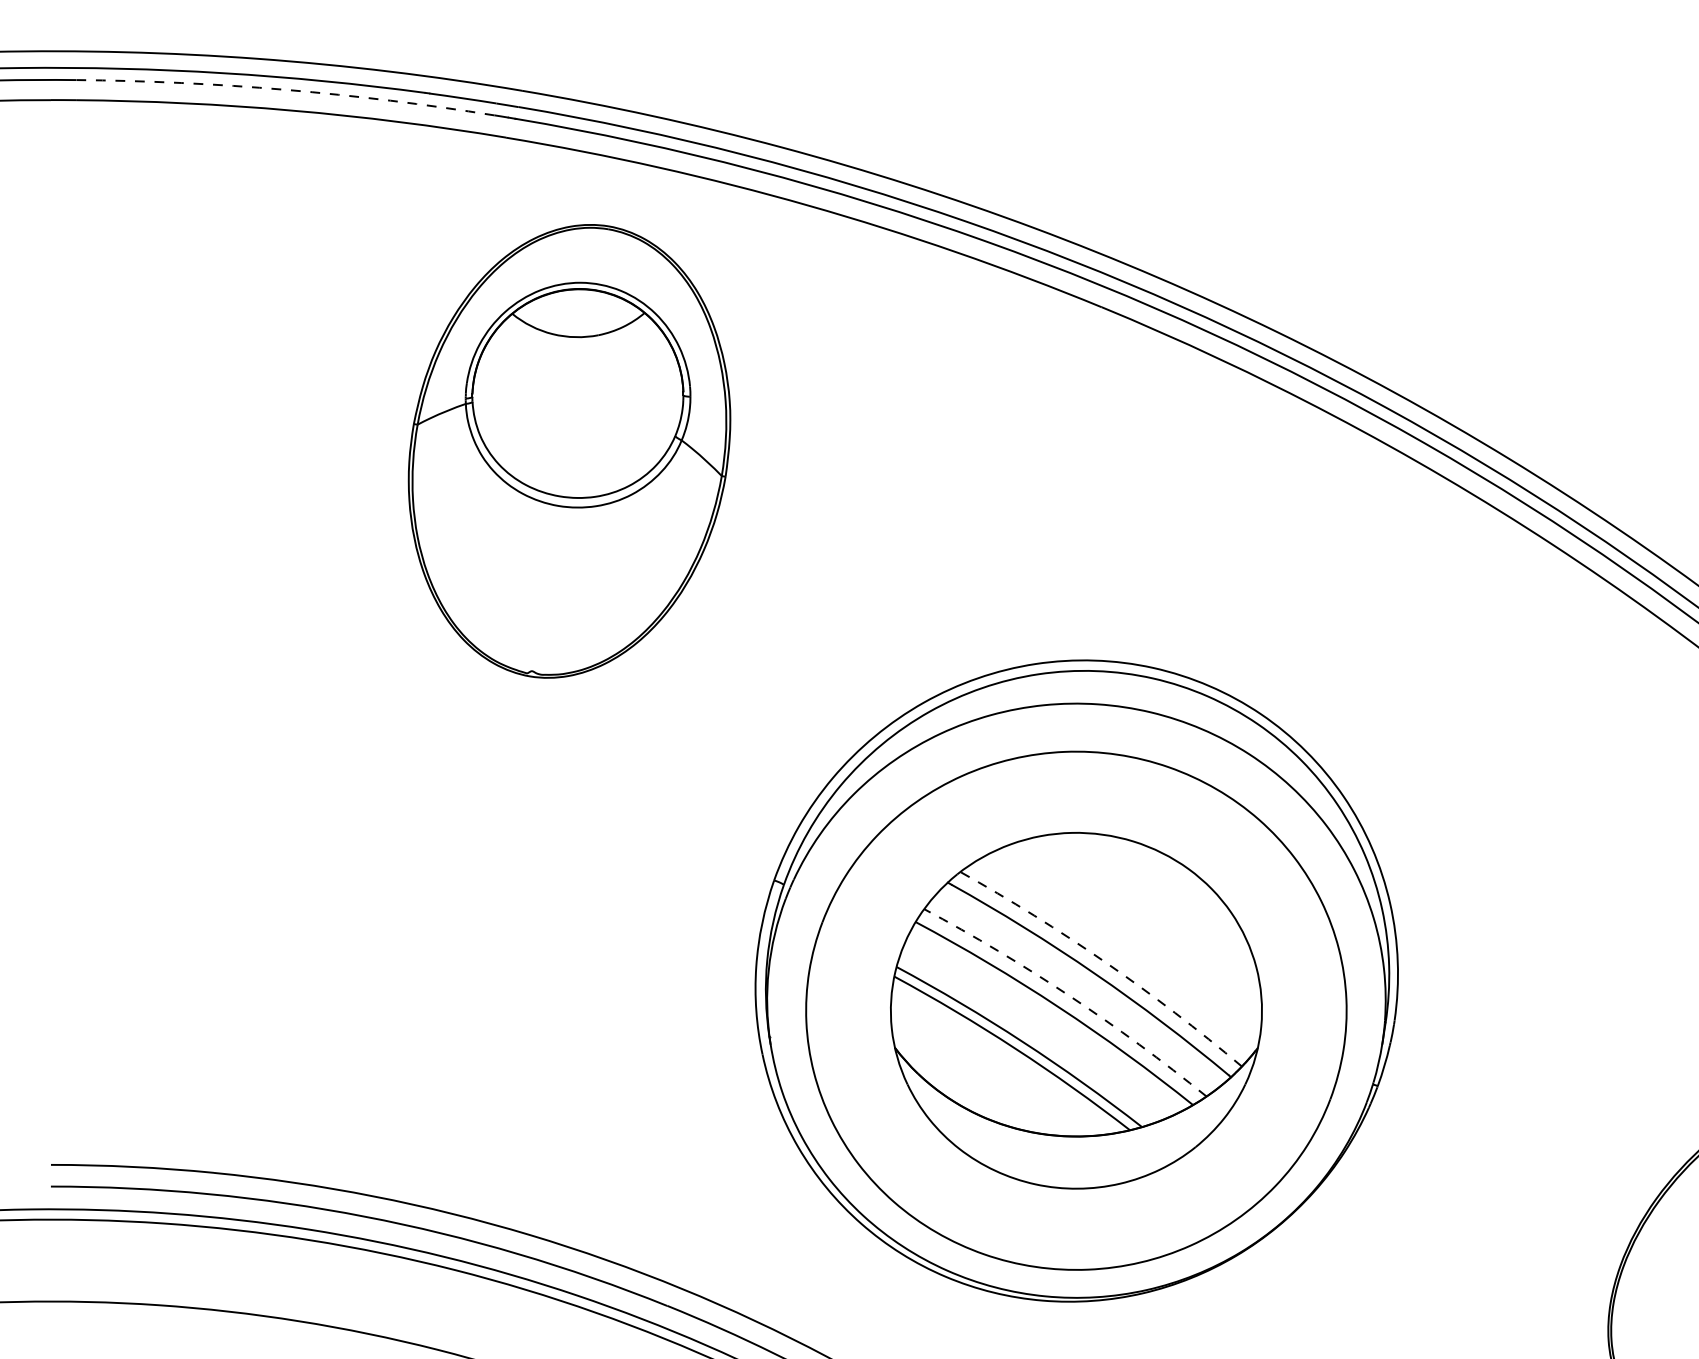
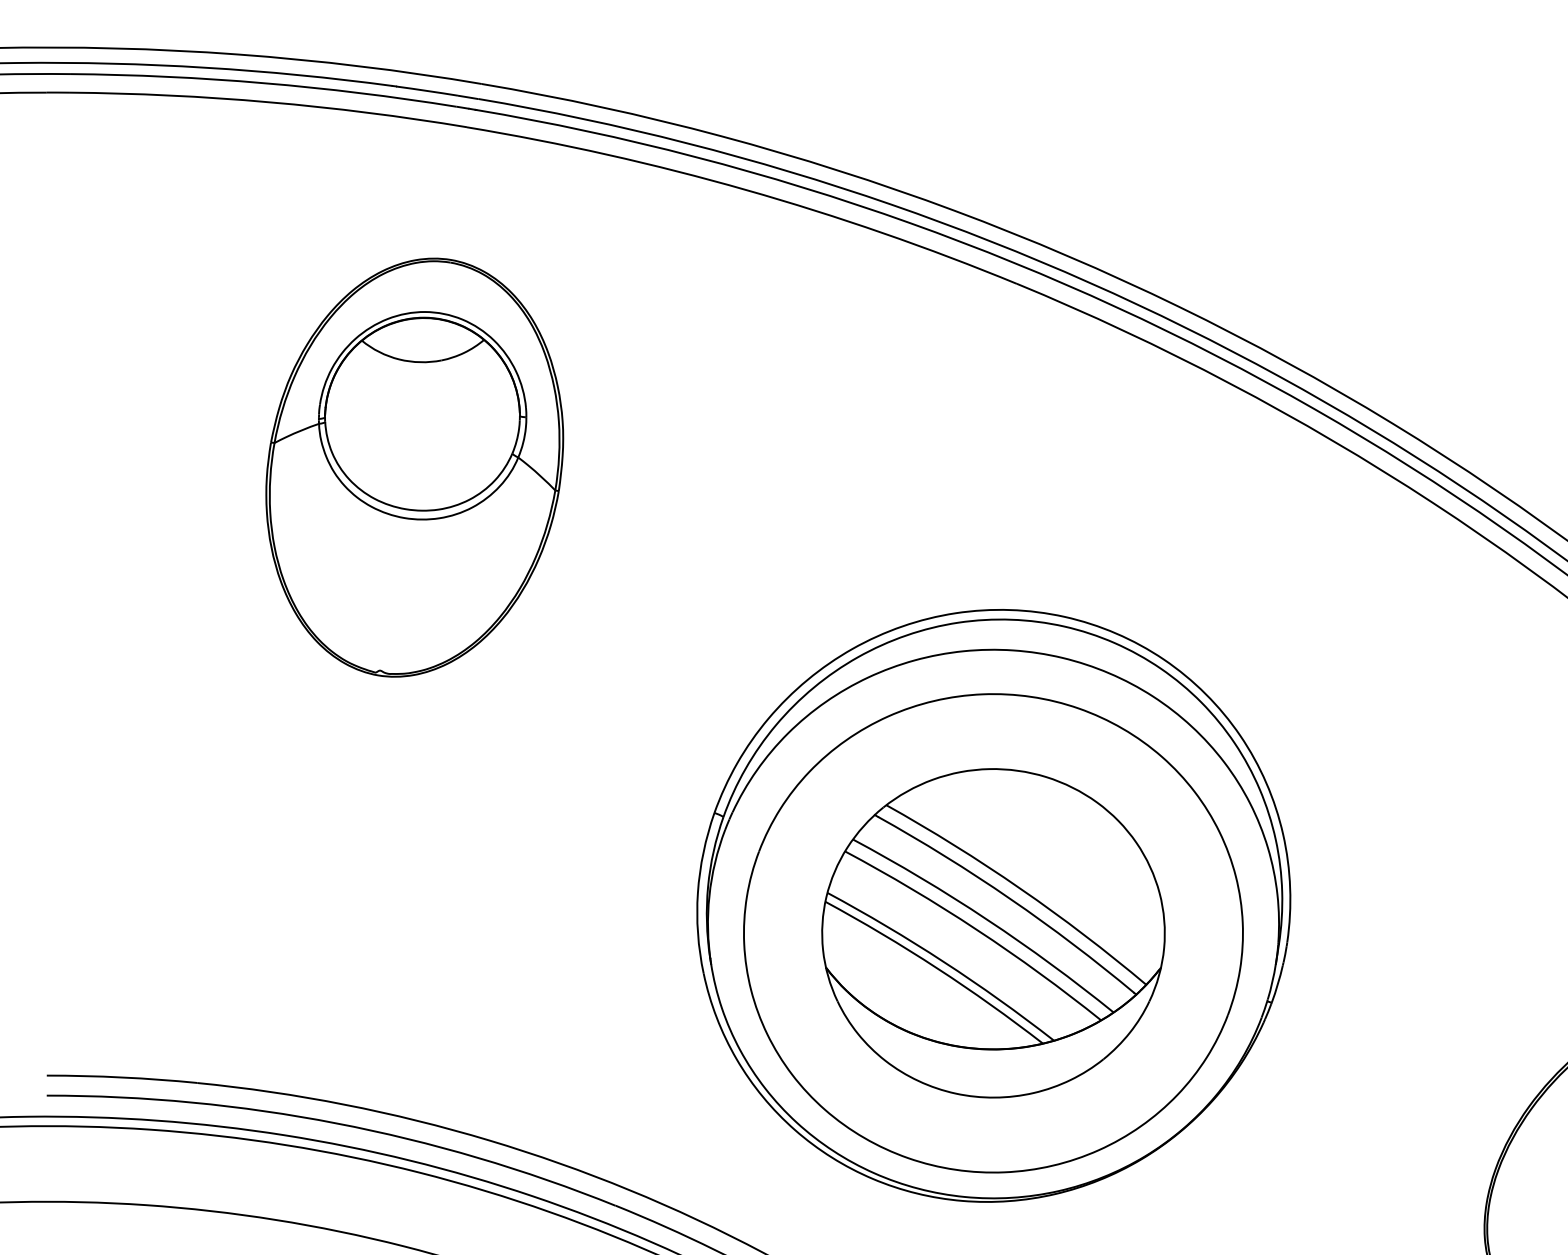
arc: (285, 89) -> (263, 82), dashed -> solid
part: (569, 451) -> (414, 467), moved
arc: (1105, 962) -> (1020, 888), dashed -> solid
arc: (1069, 996) -> (987, 920), dashed -> solid

